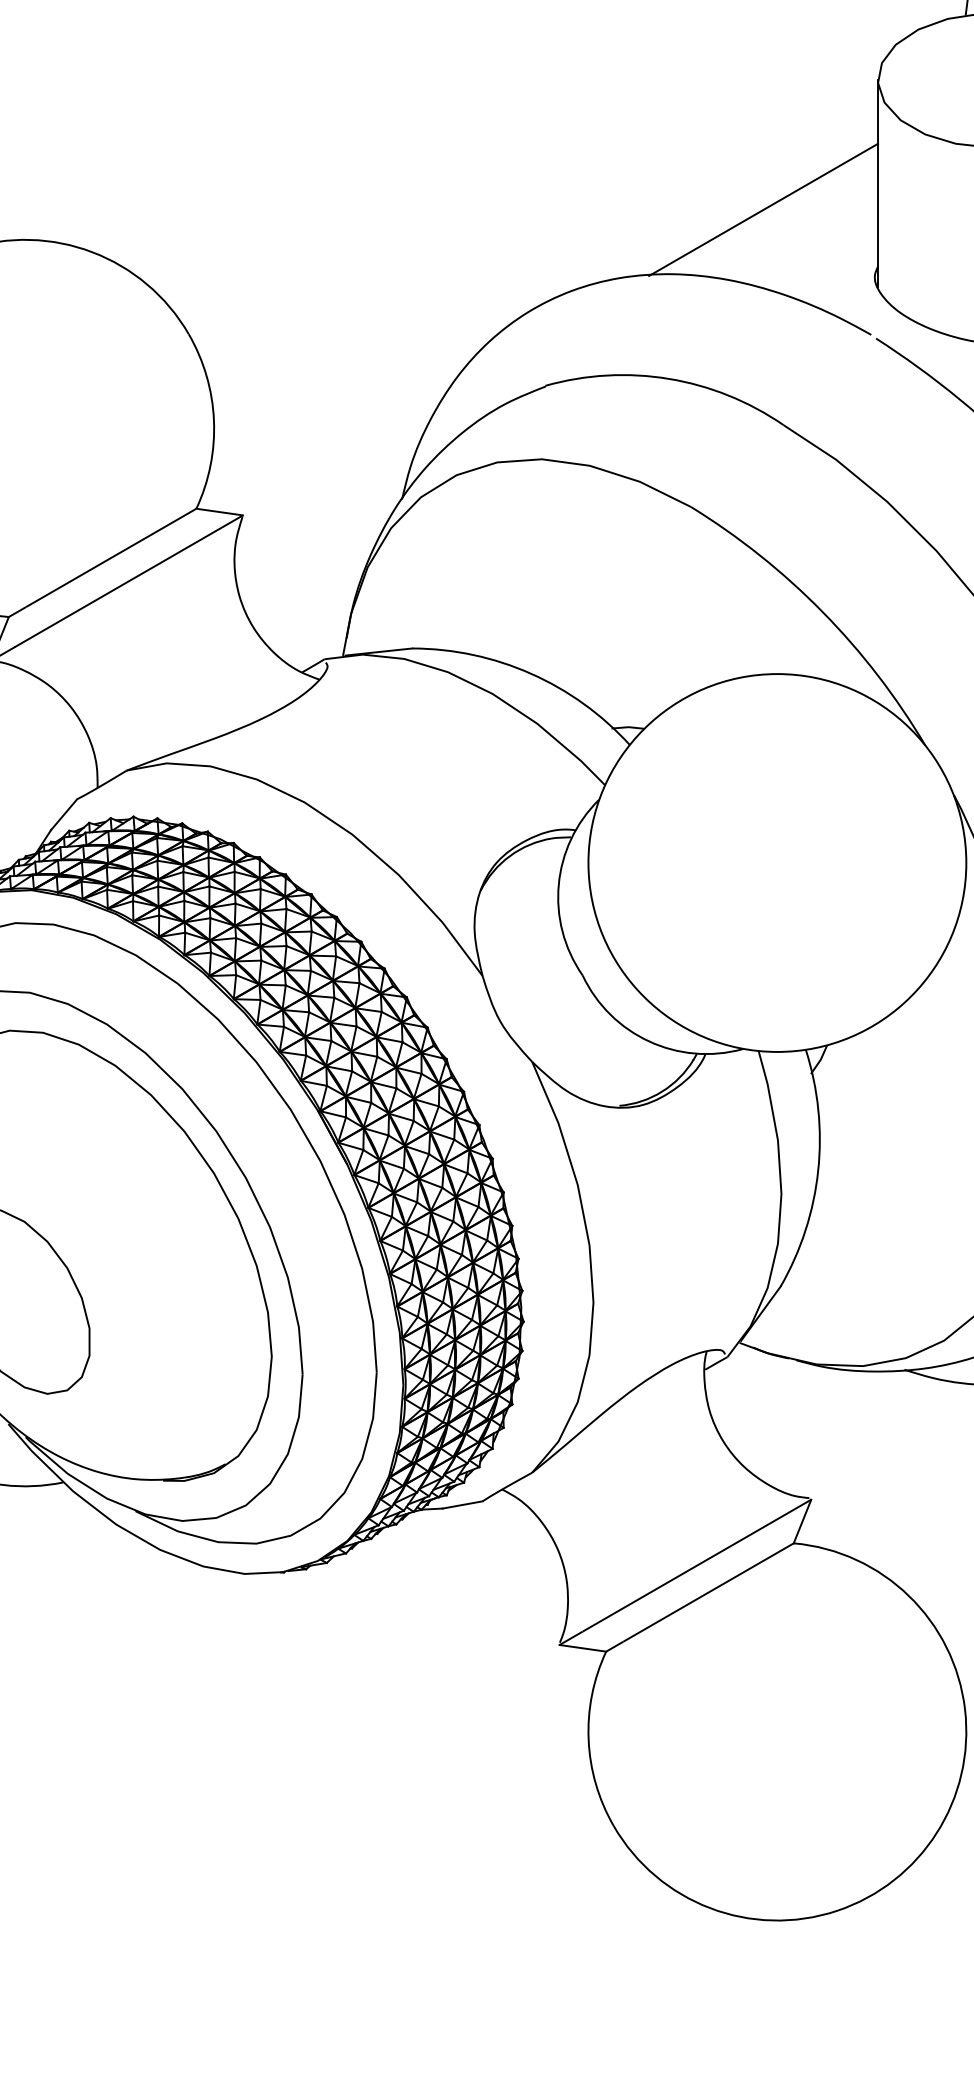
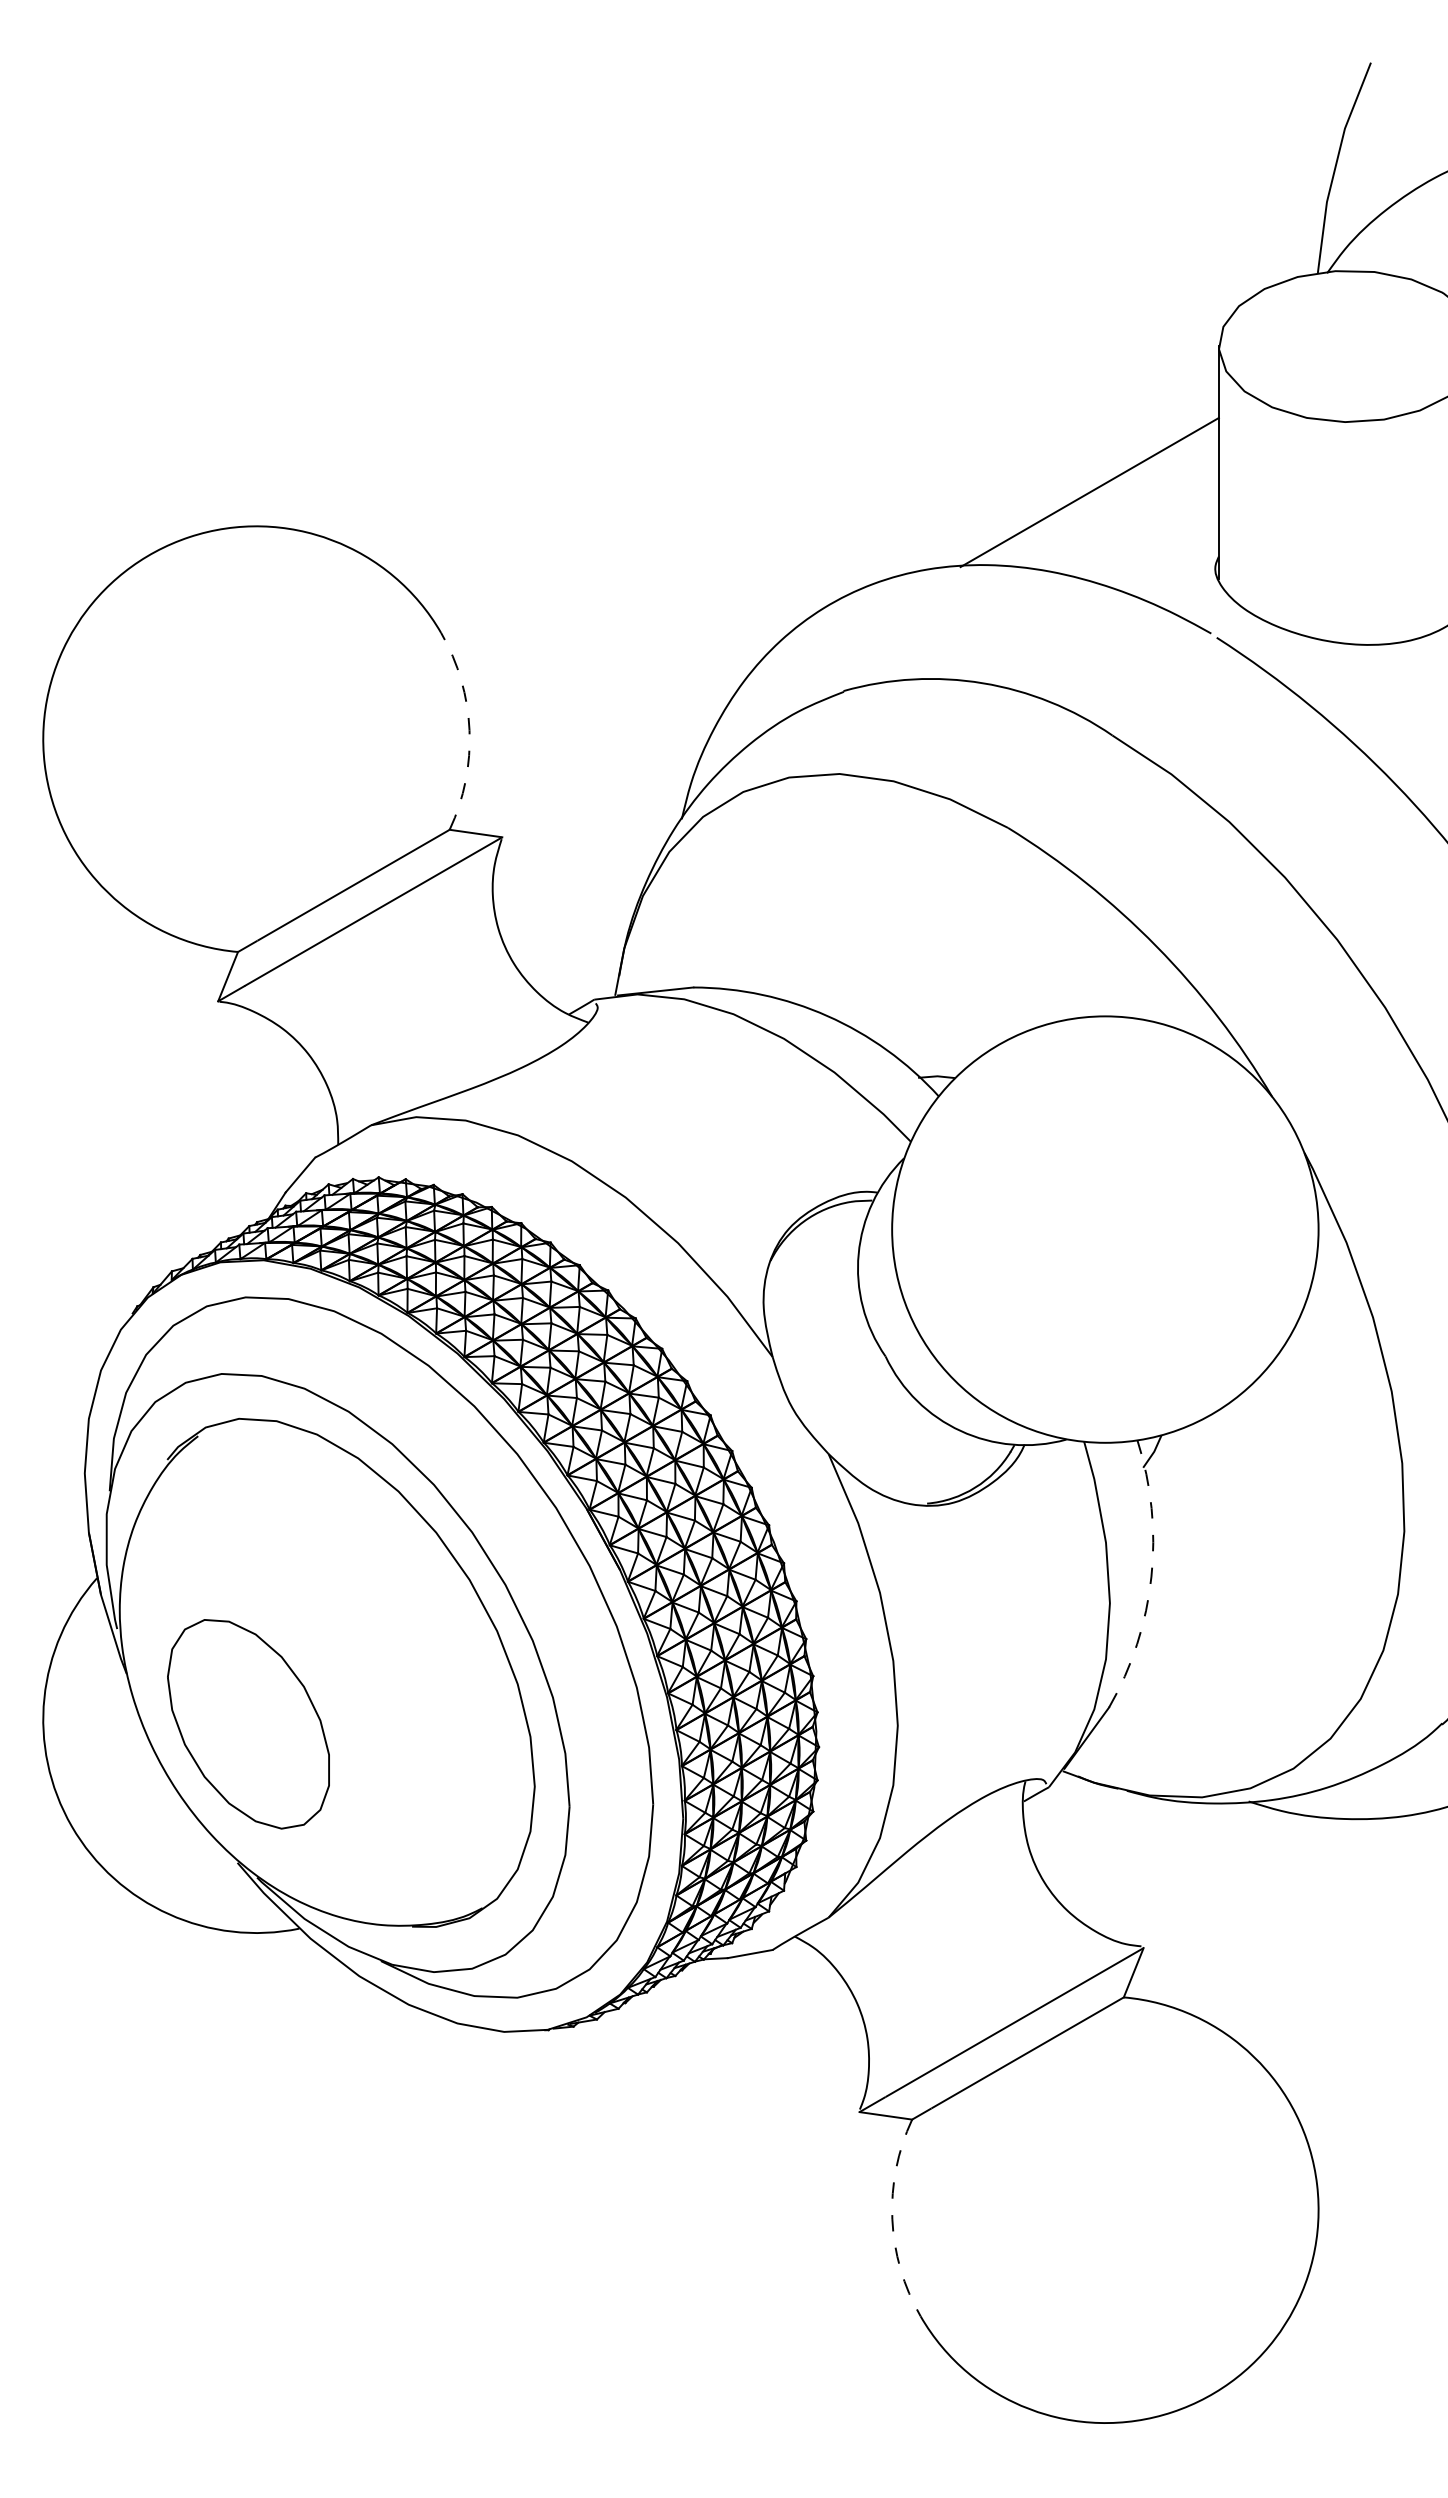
arc: (213, 420) -> (469, 730), solid -> dashed
arc: (818, 1170) -> (1151, 1576), solid -> dashed
arc: (588, 1740) -> (892, 2219), solid -> dashed

